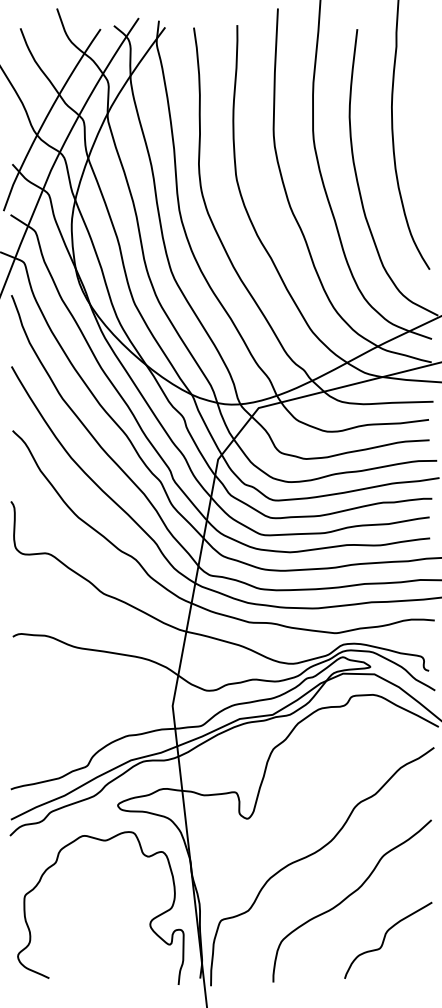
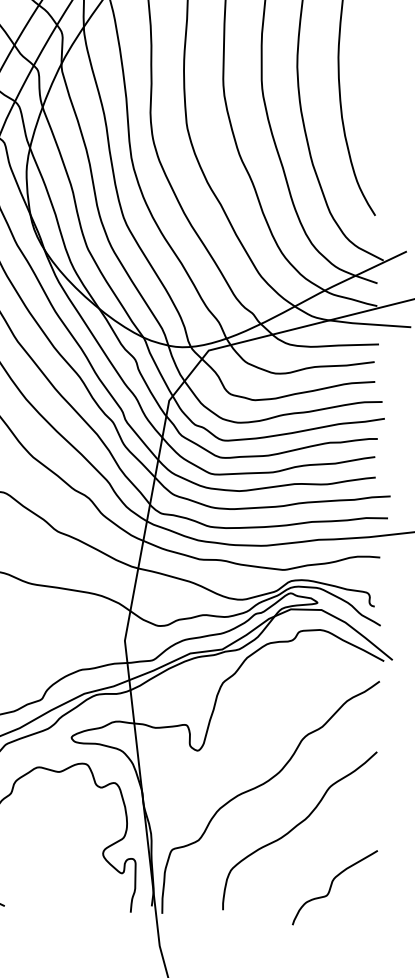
curve: (385, 938) -> (332, 885), moved

